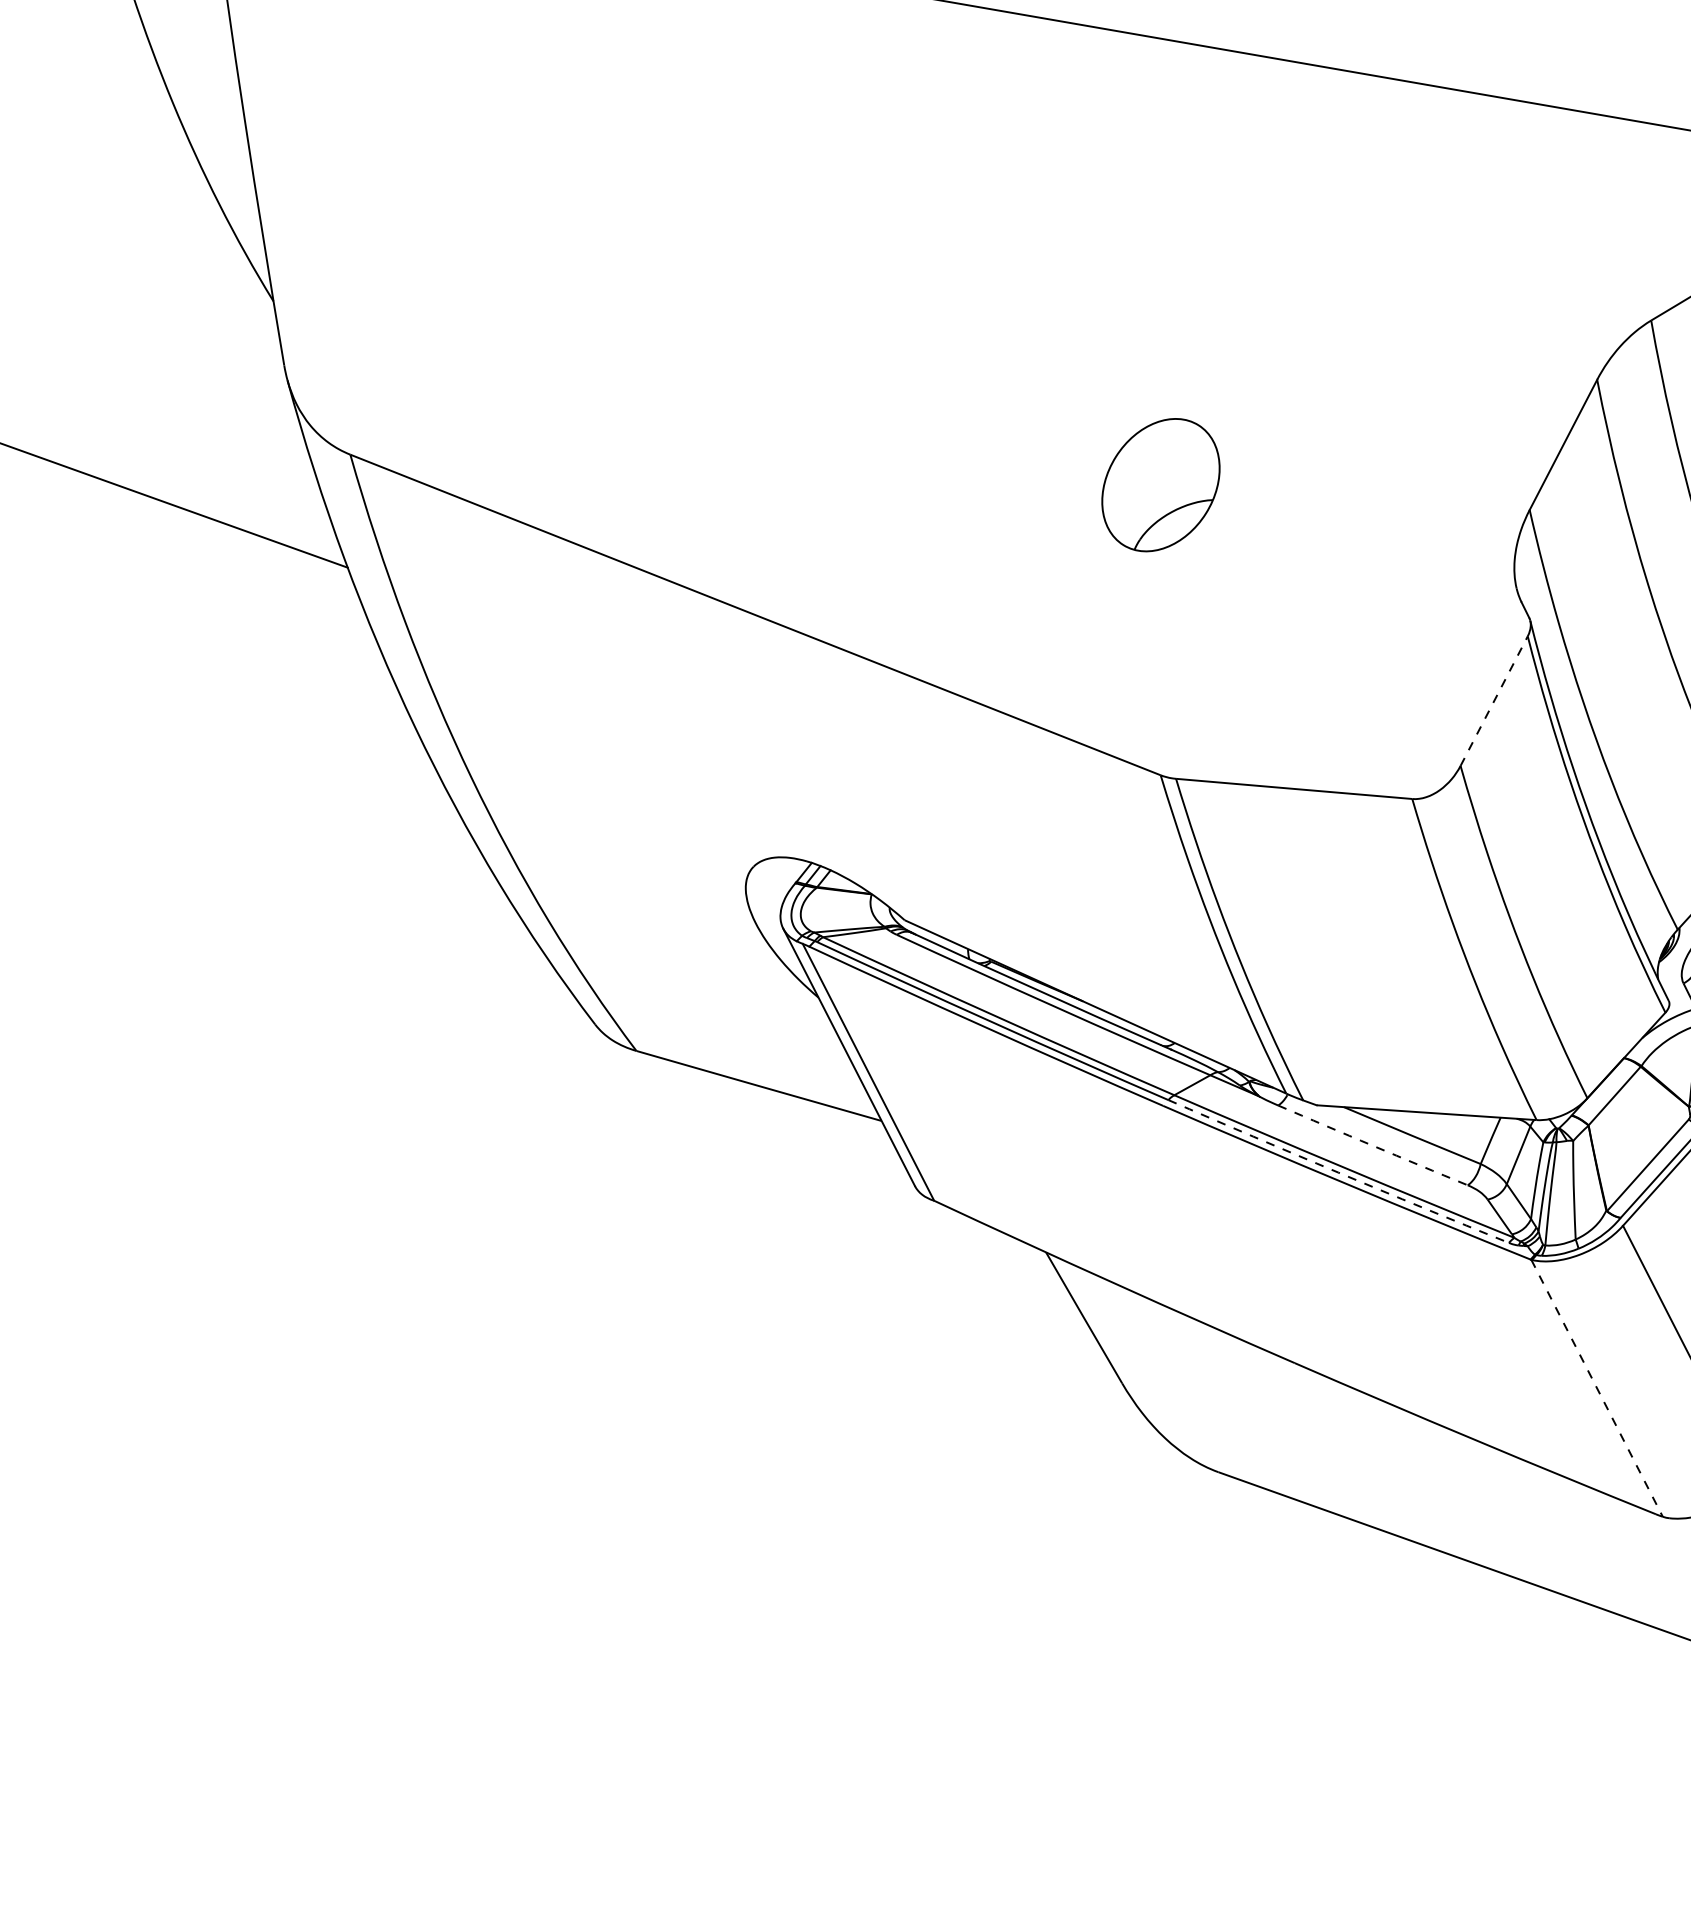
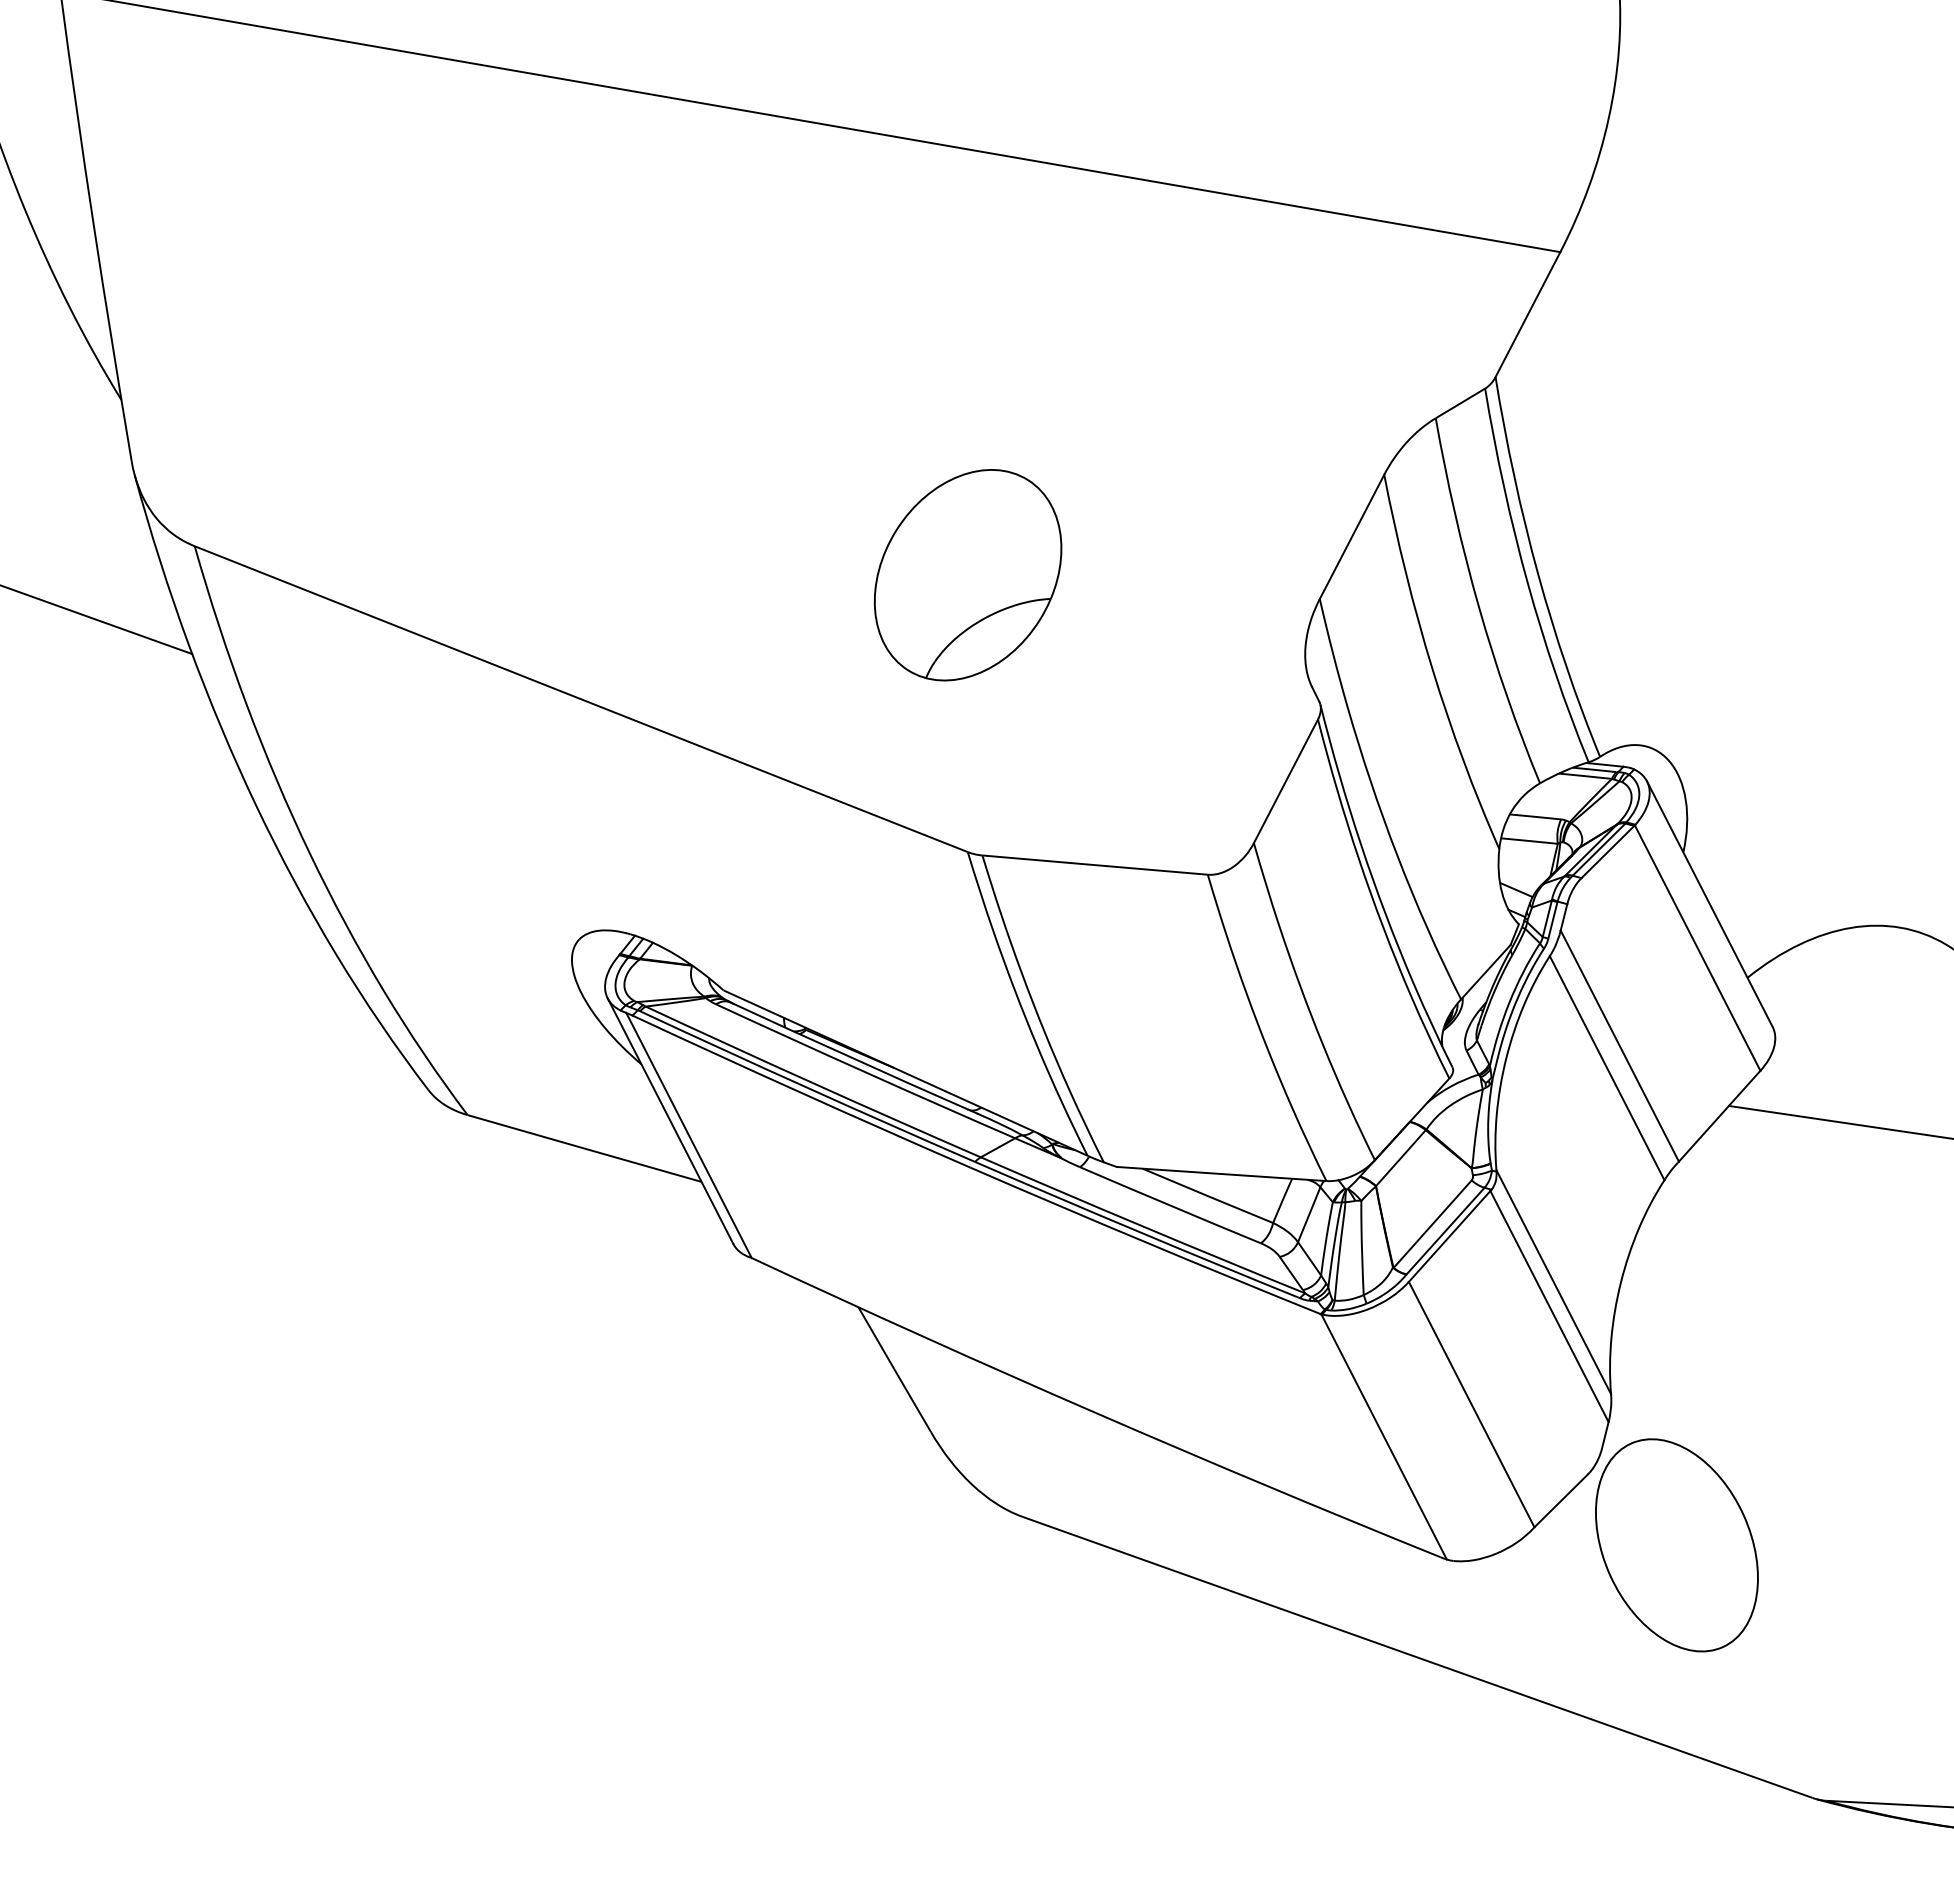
part: (1160, 485) -> (967, 575), size x1.67
line: (1493, 701) -> (1285, 781), dashed -> solid
arc: (1373, 1145) -> (1170, 1205), dashed -> solid
arc: (1338, 1172) -> (1137, 1231), dashed -> solid
line: (1597, 1387) -> (1384, 1436), dashed -> solid

